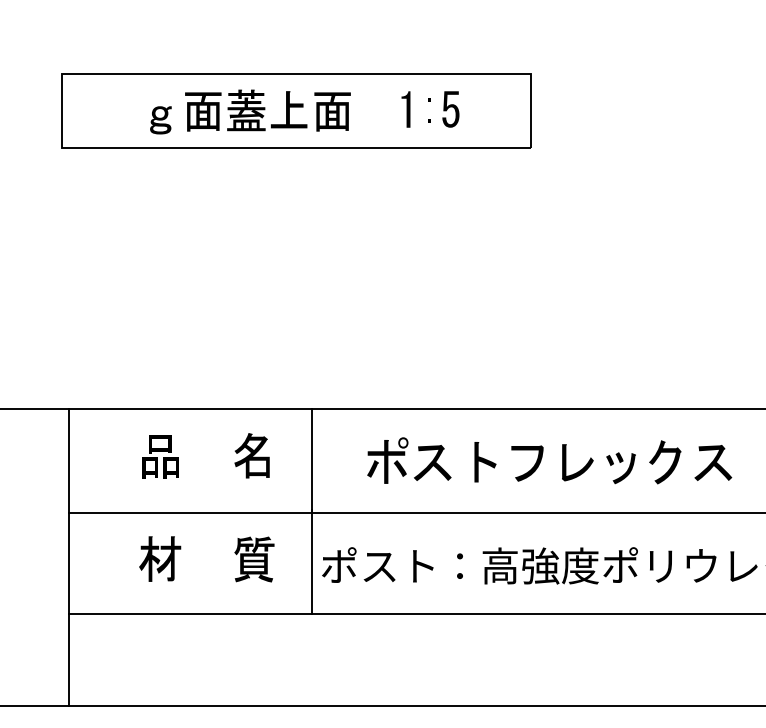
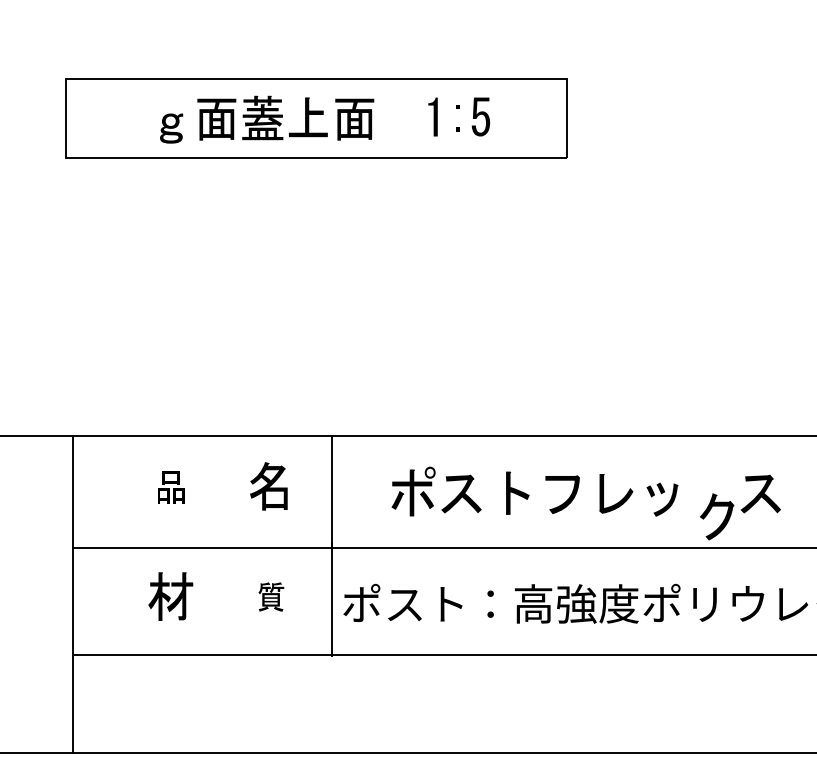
part: (160, 456) -> (171, 487), size x0.7
part: (670, 466) -> (722, 521), moved
part: (254, 559) -> (271, 597), size x0.6

